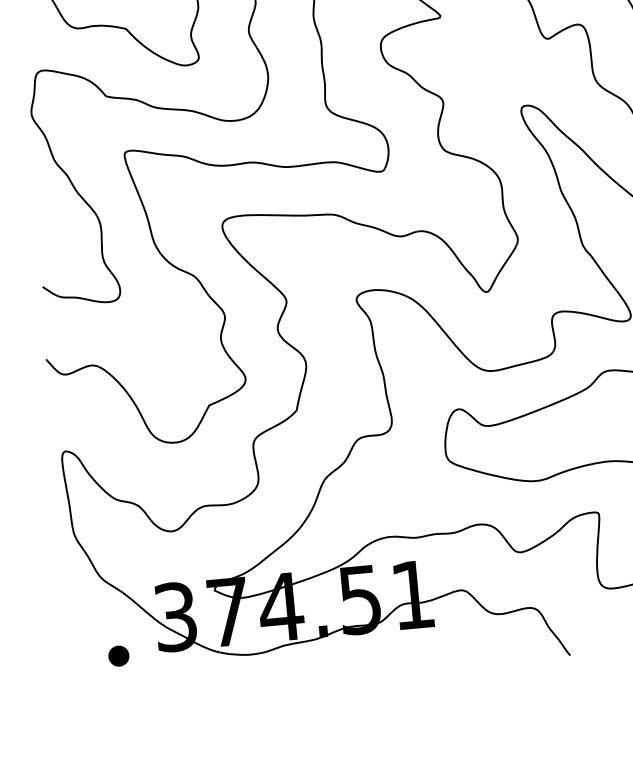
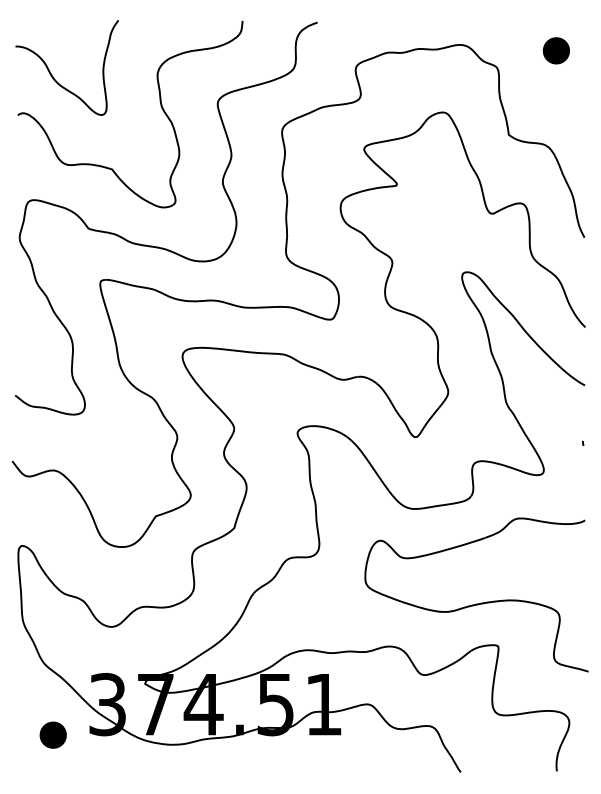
part: (118, 655) -> (52, 734), size x1.43

